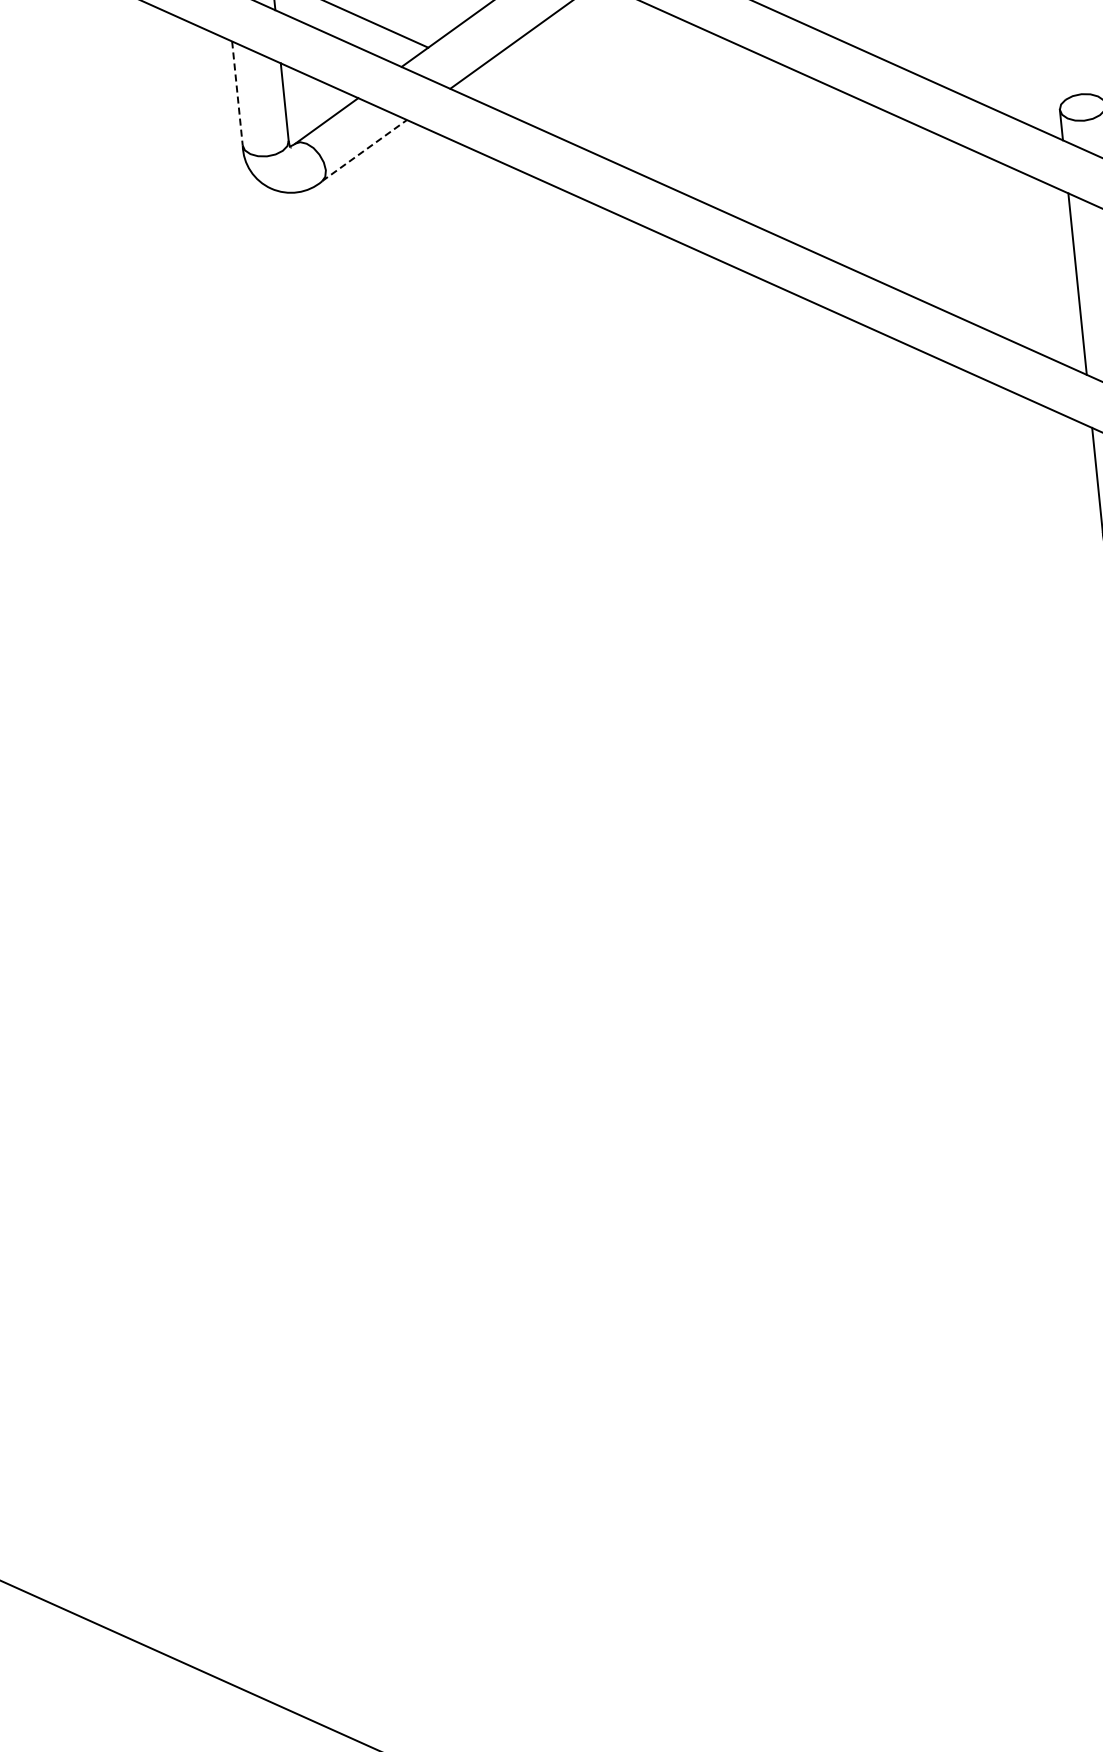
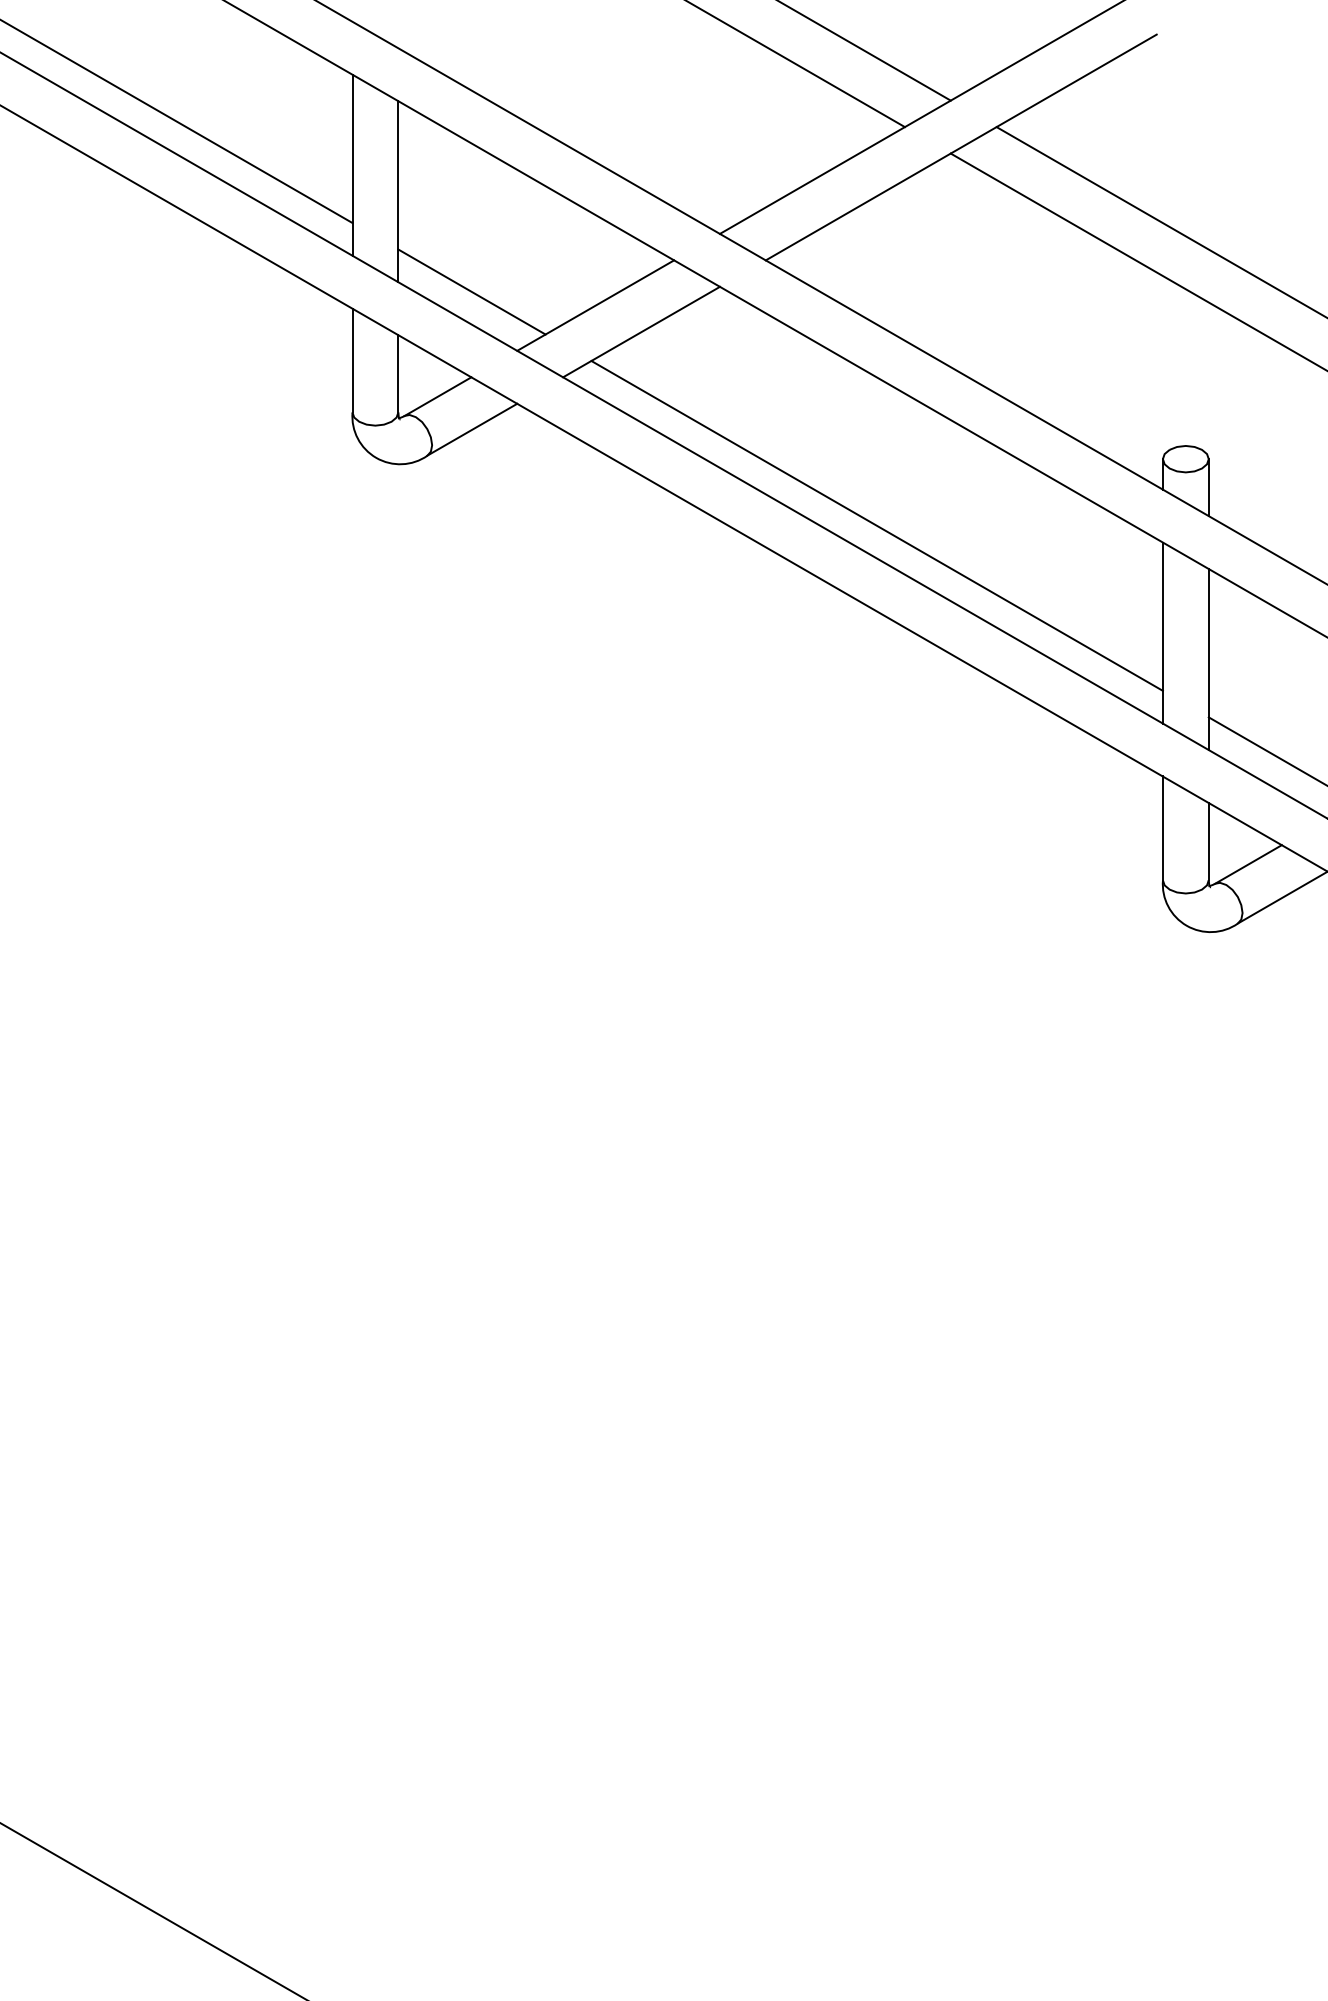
line: (237, 93) -> (352, 360), dashed -> solid
line: (364, 150) -> (472, 429), dashed -> solid
line: (779, 205) -> (876, 525), added

